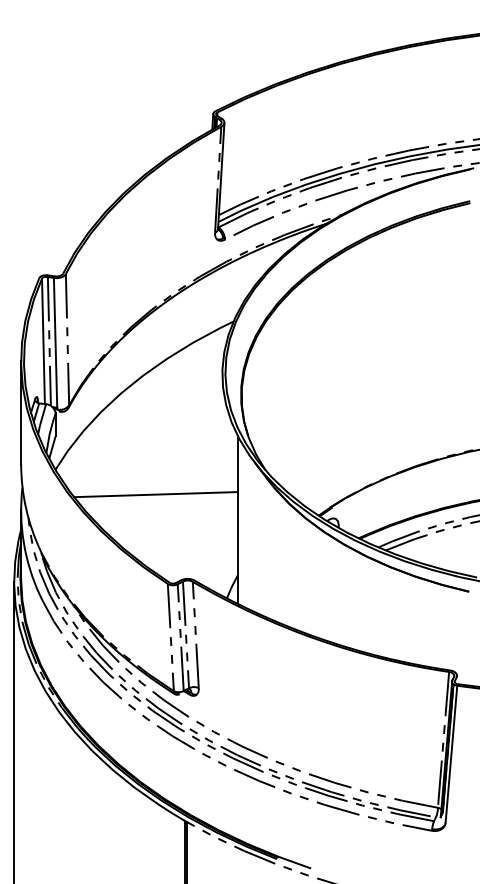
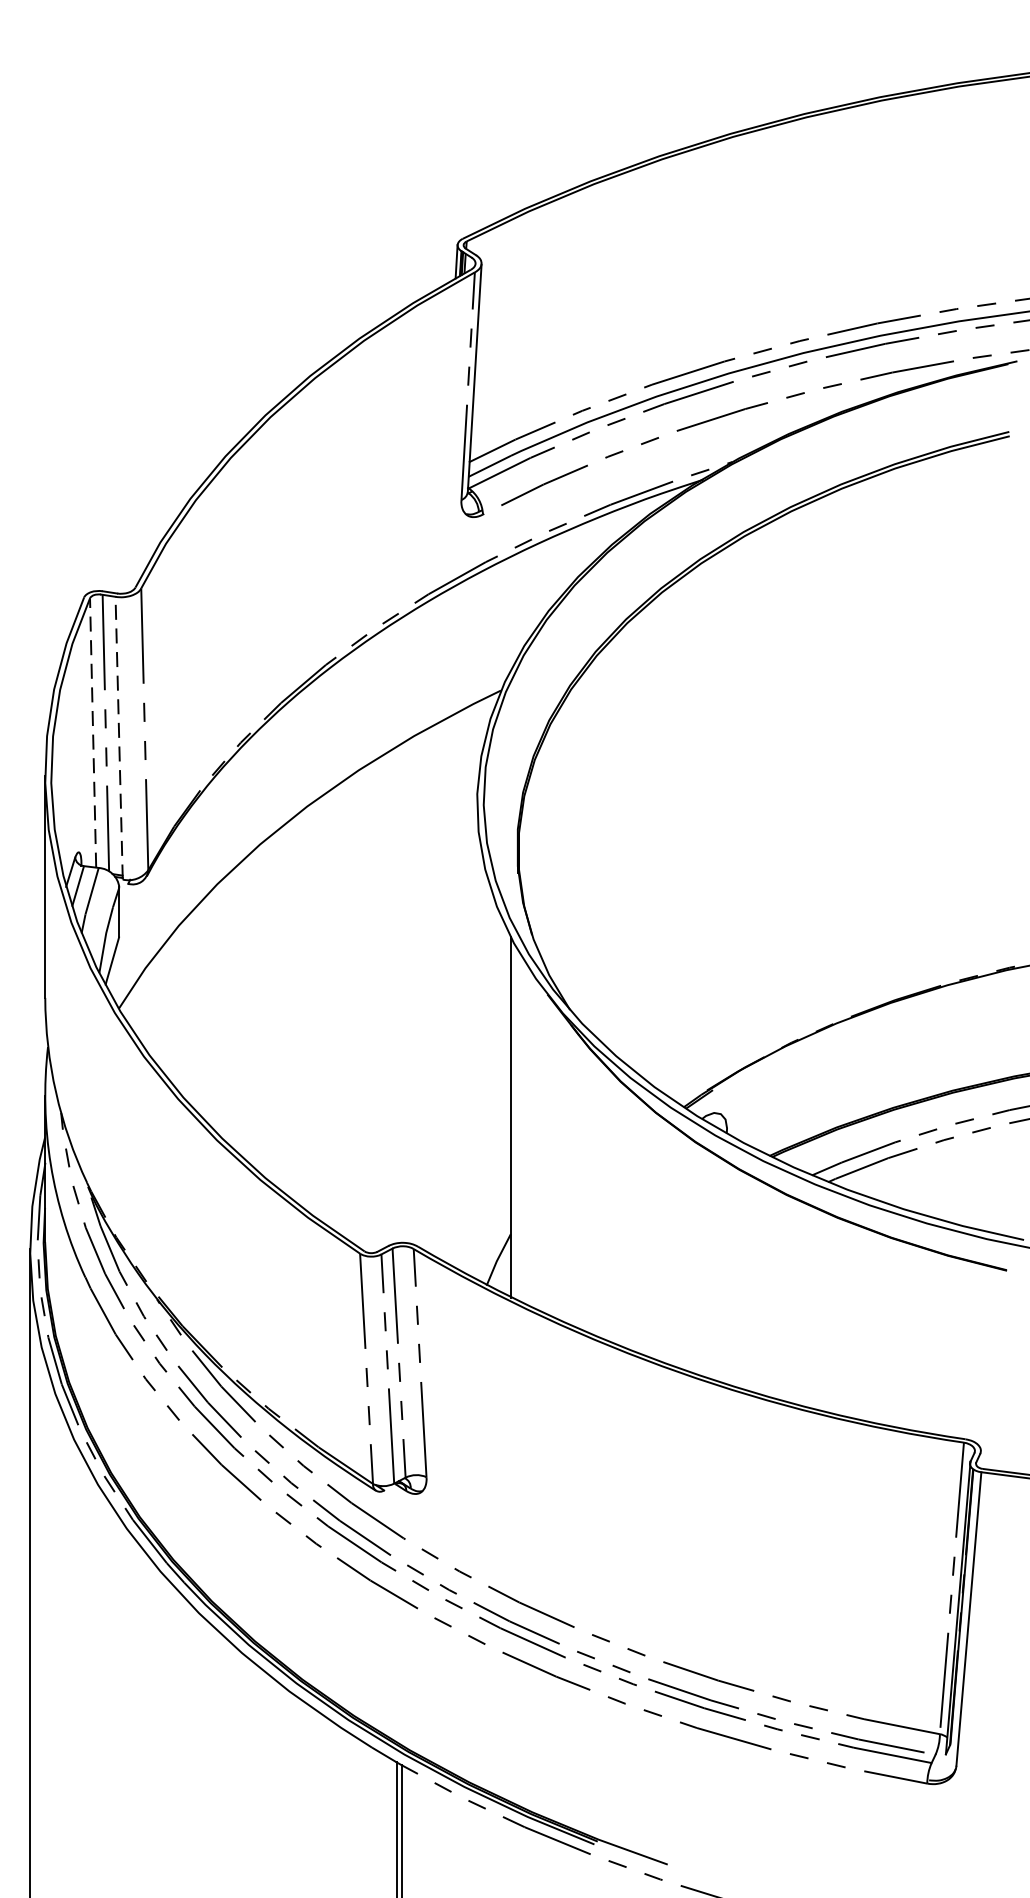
line: (43, 341) -> (93, 733), solid -> dashed
line: (55, 343) -> (118, 737), solid -> dashed
line: (156, 494) -> (335, 1061), removed

